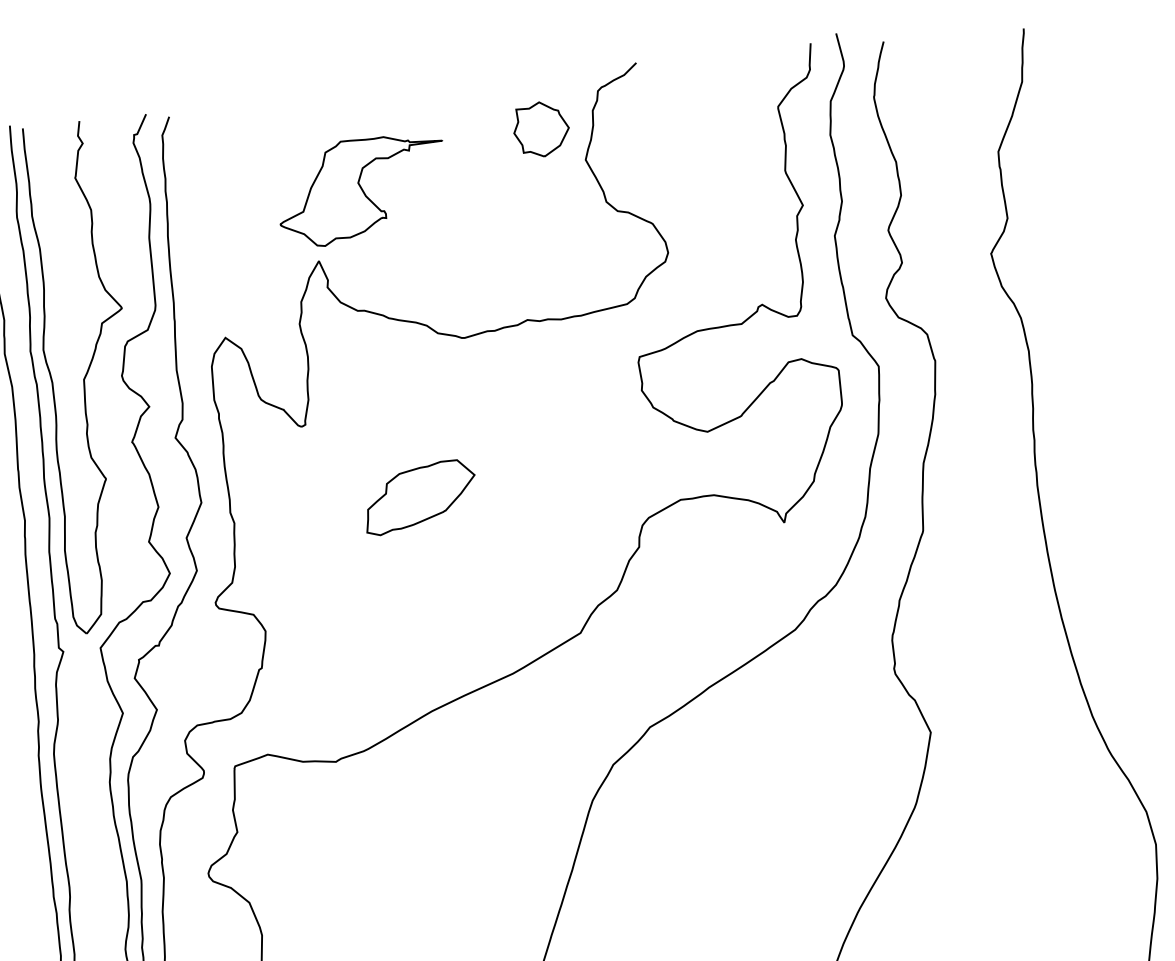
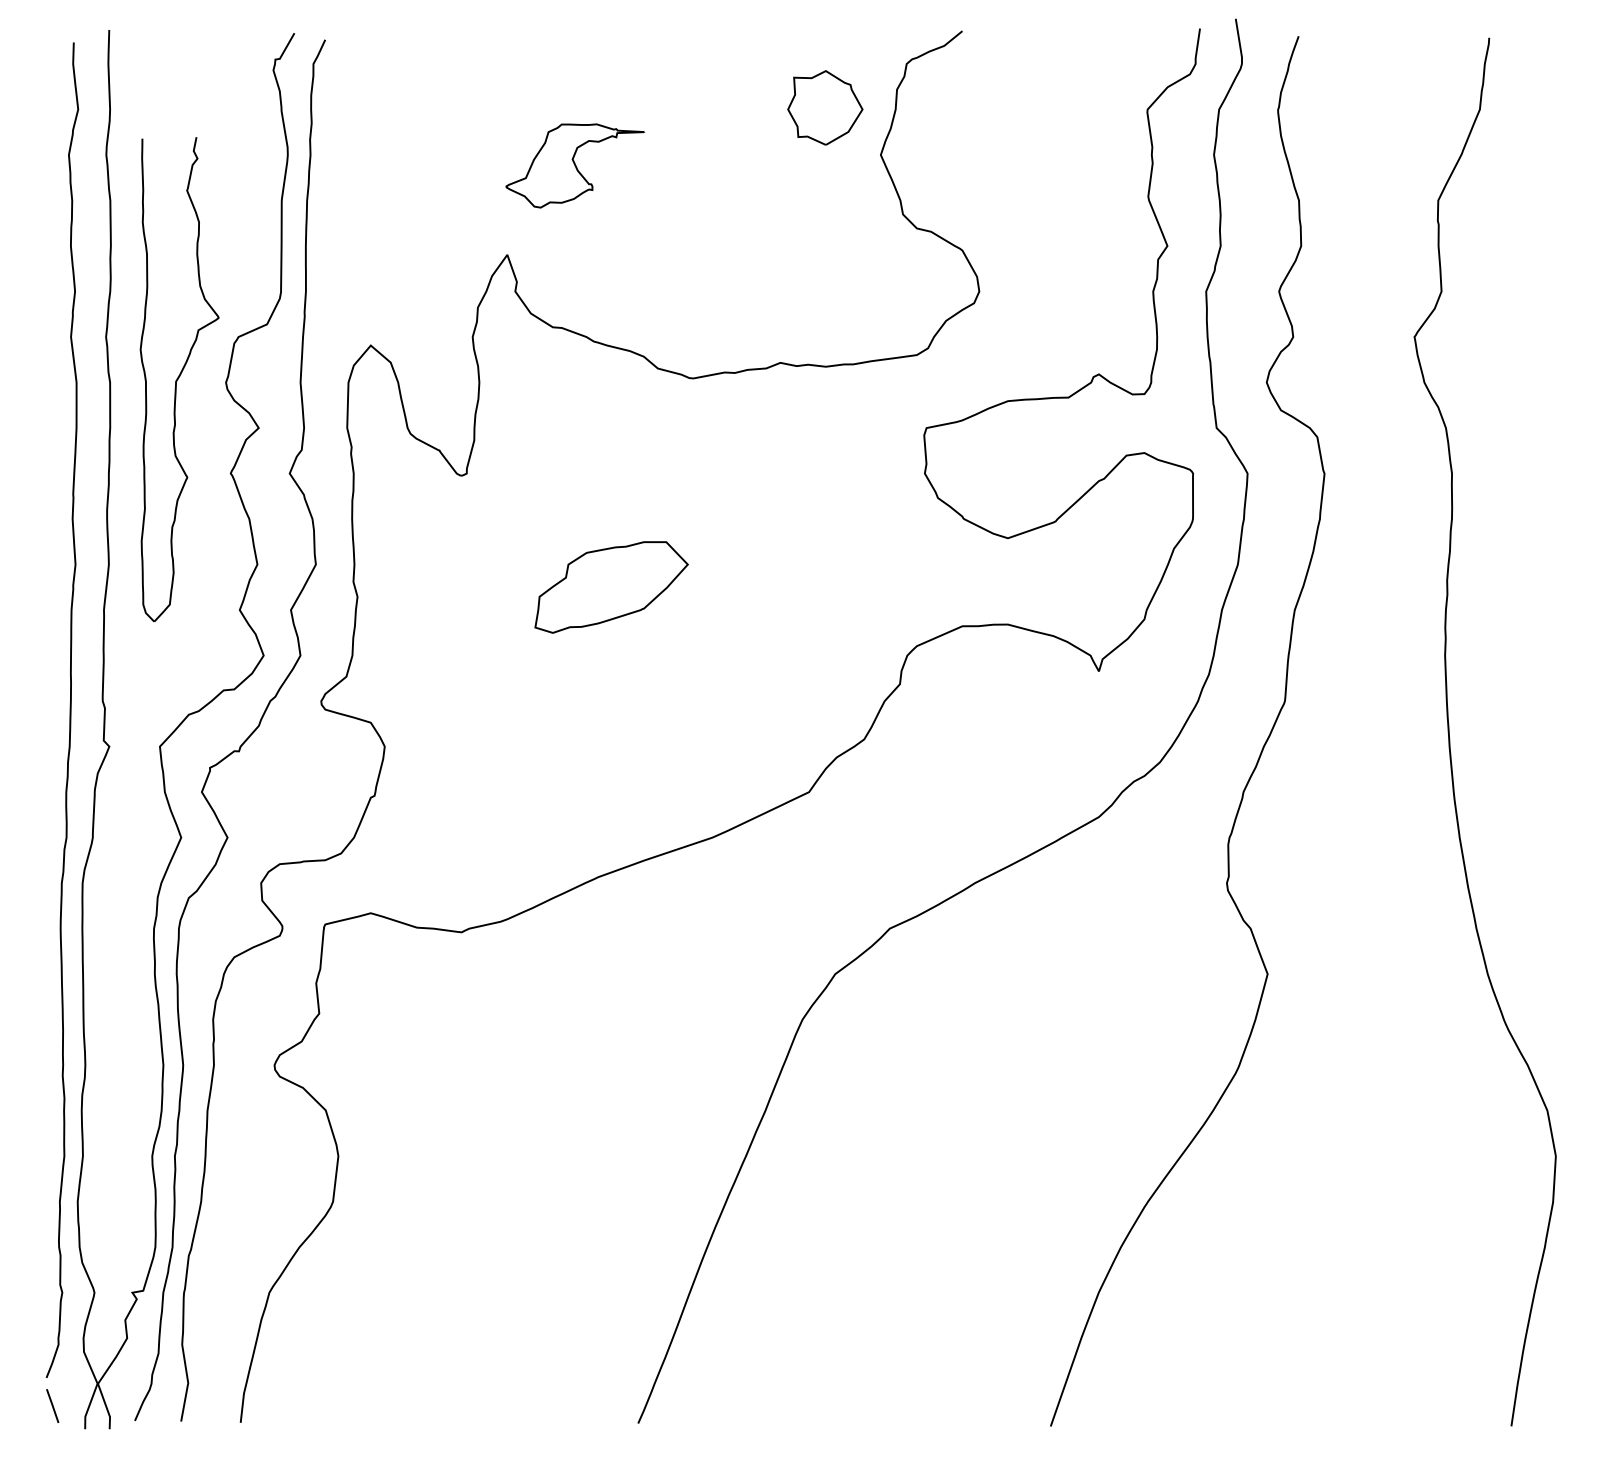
part: (361, 190) -> (574, 165), size x0.6
part: (87, 377) -> (179, 379), size x0.7

